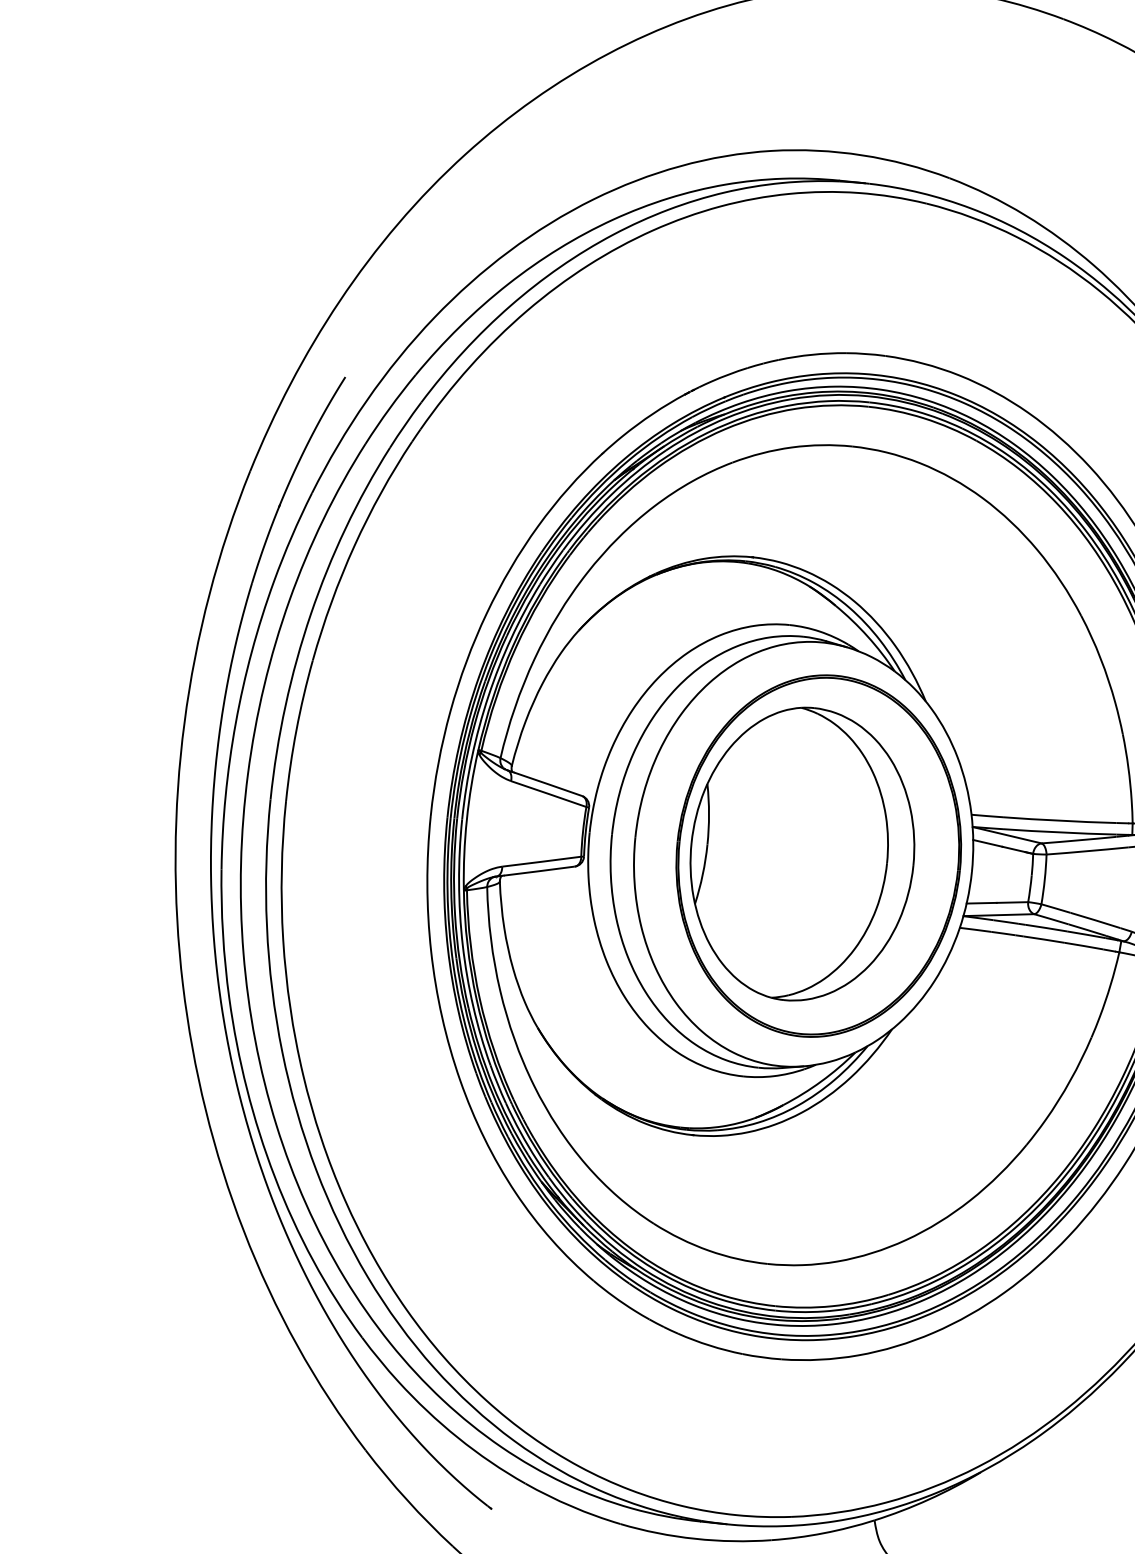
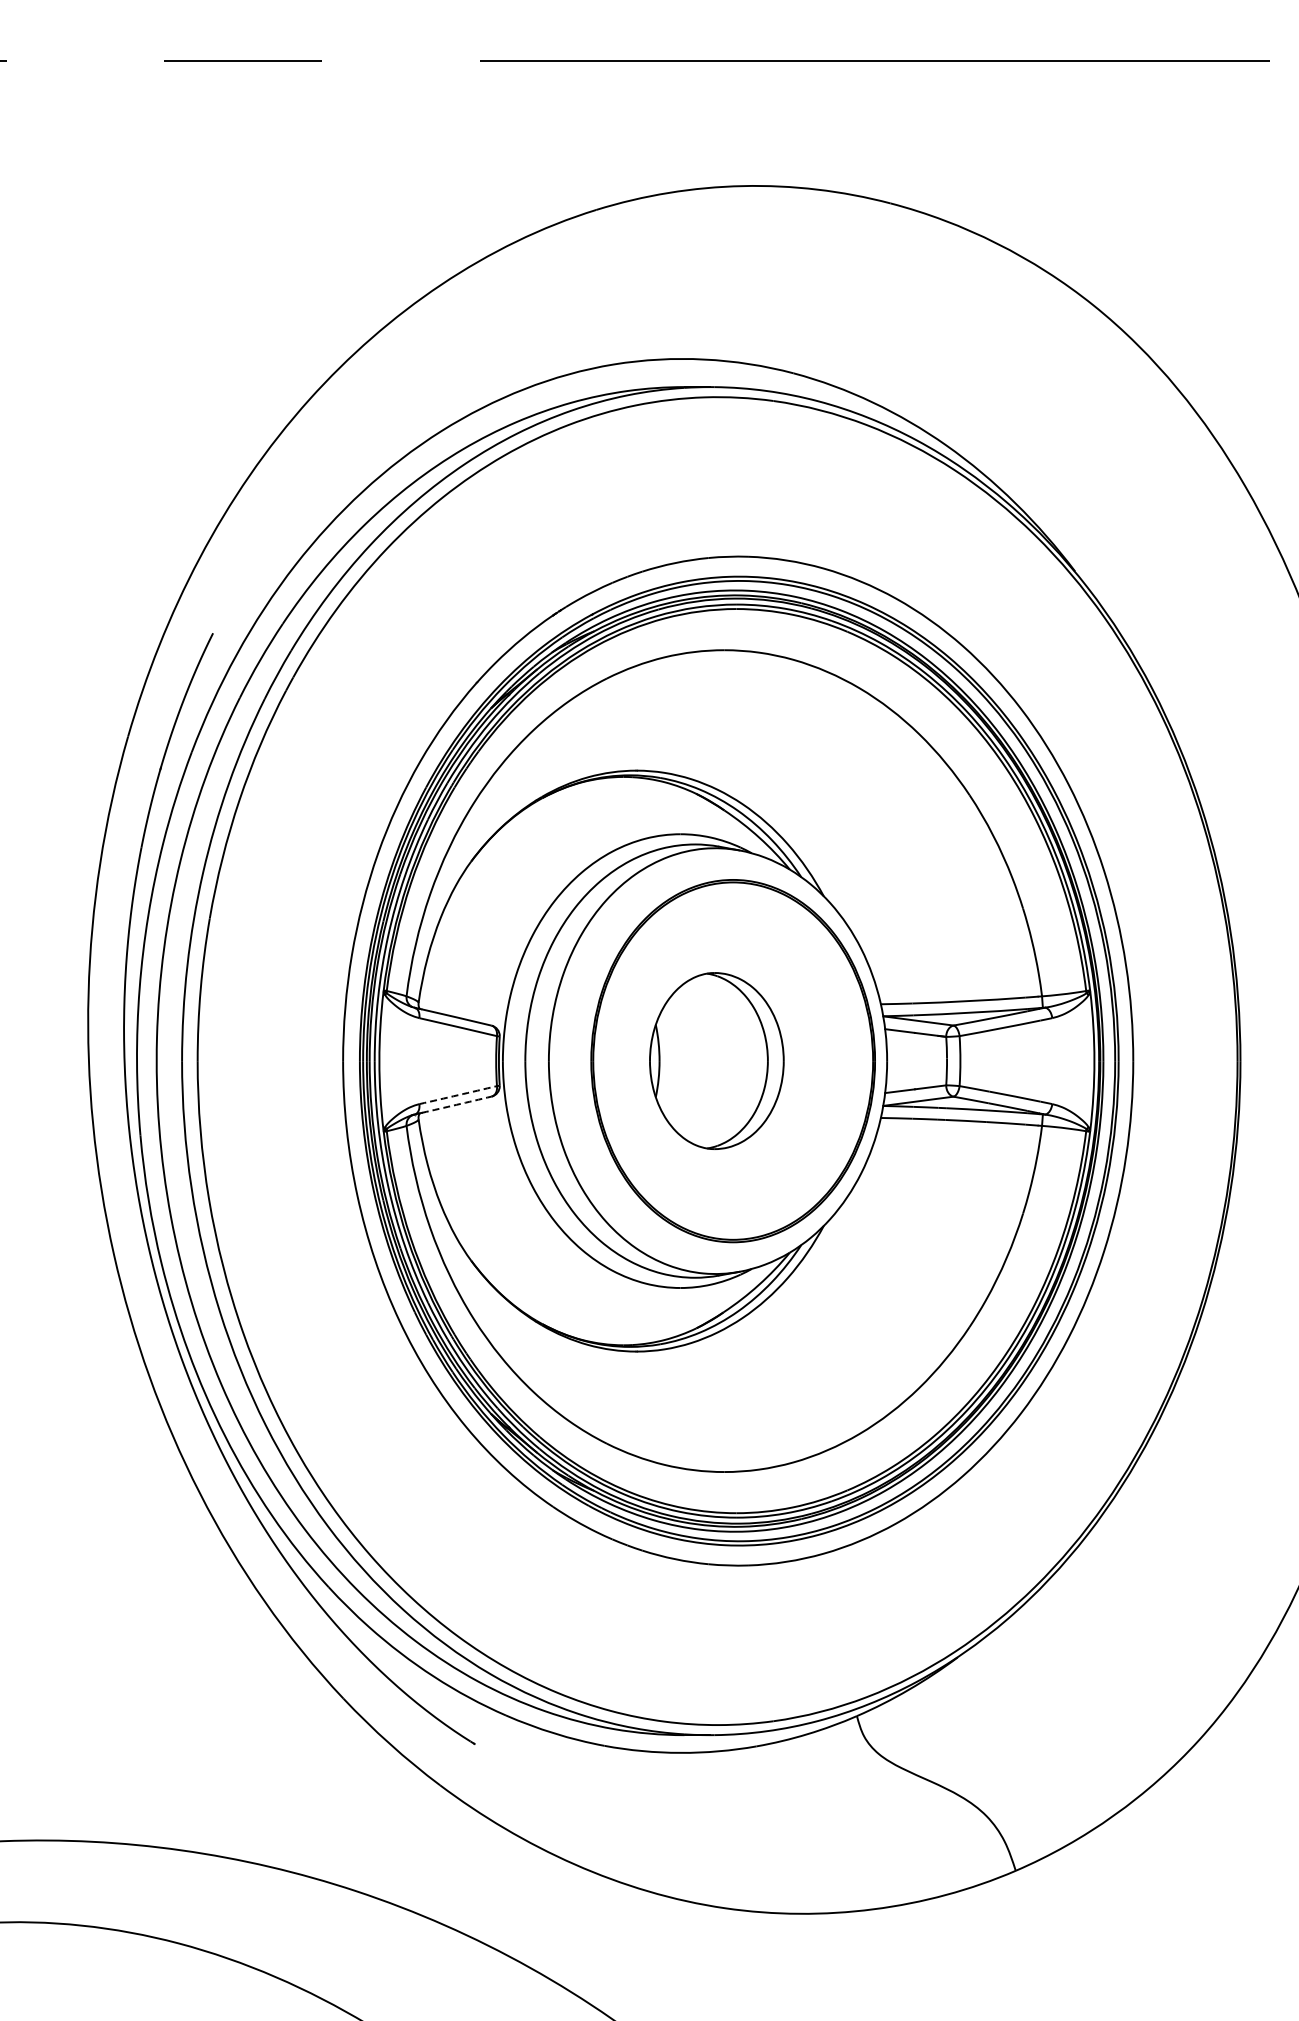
part: (802, 853) -> (716, 1060), size x0.6
arc: (542, 862) -> (458, 1095), solid -> dashed
arc: (539, 870) -> (456, 1104), solid -> dashed

